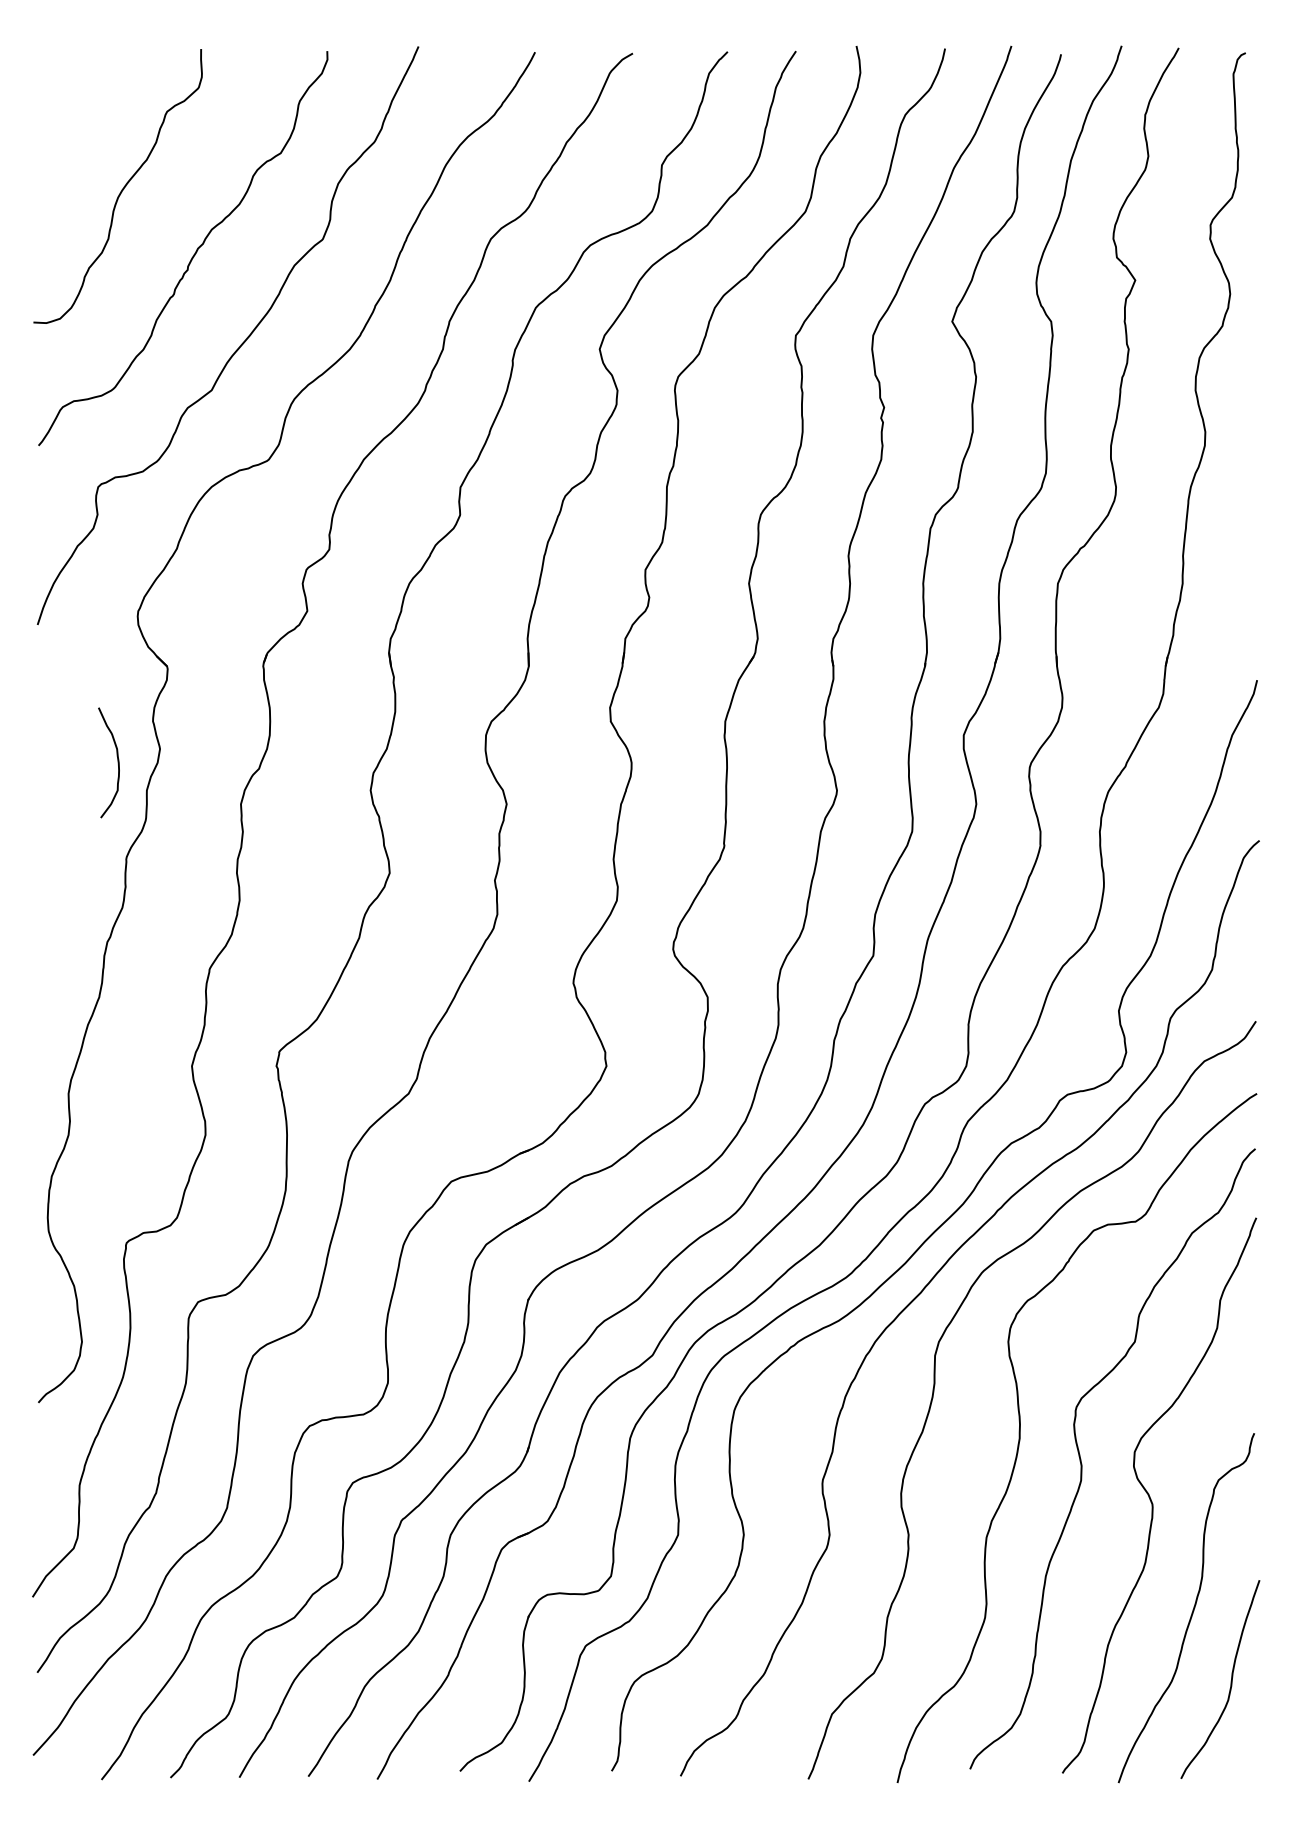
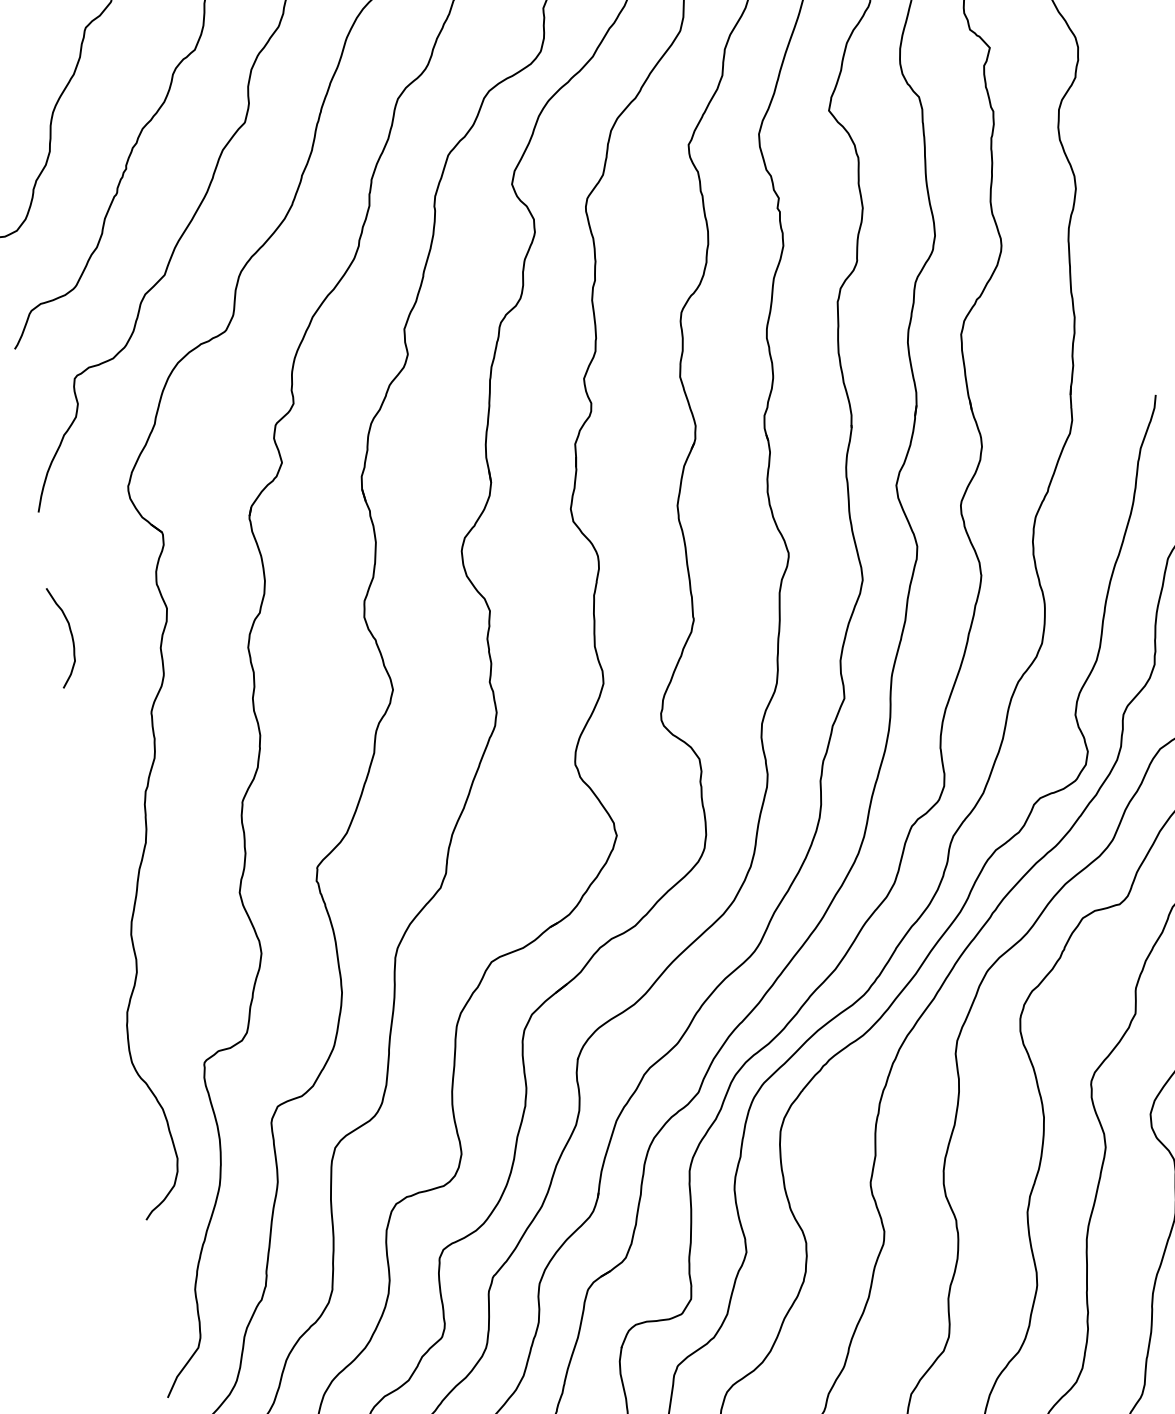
curve: (117, 762) -> (71, 635), moved

